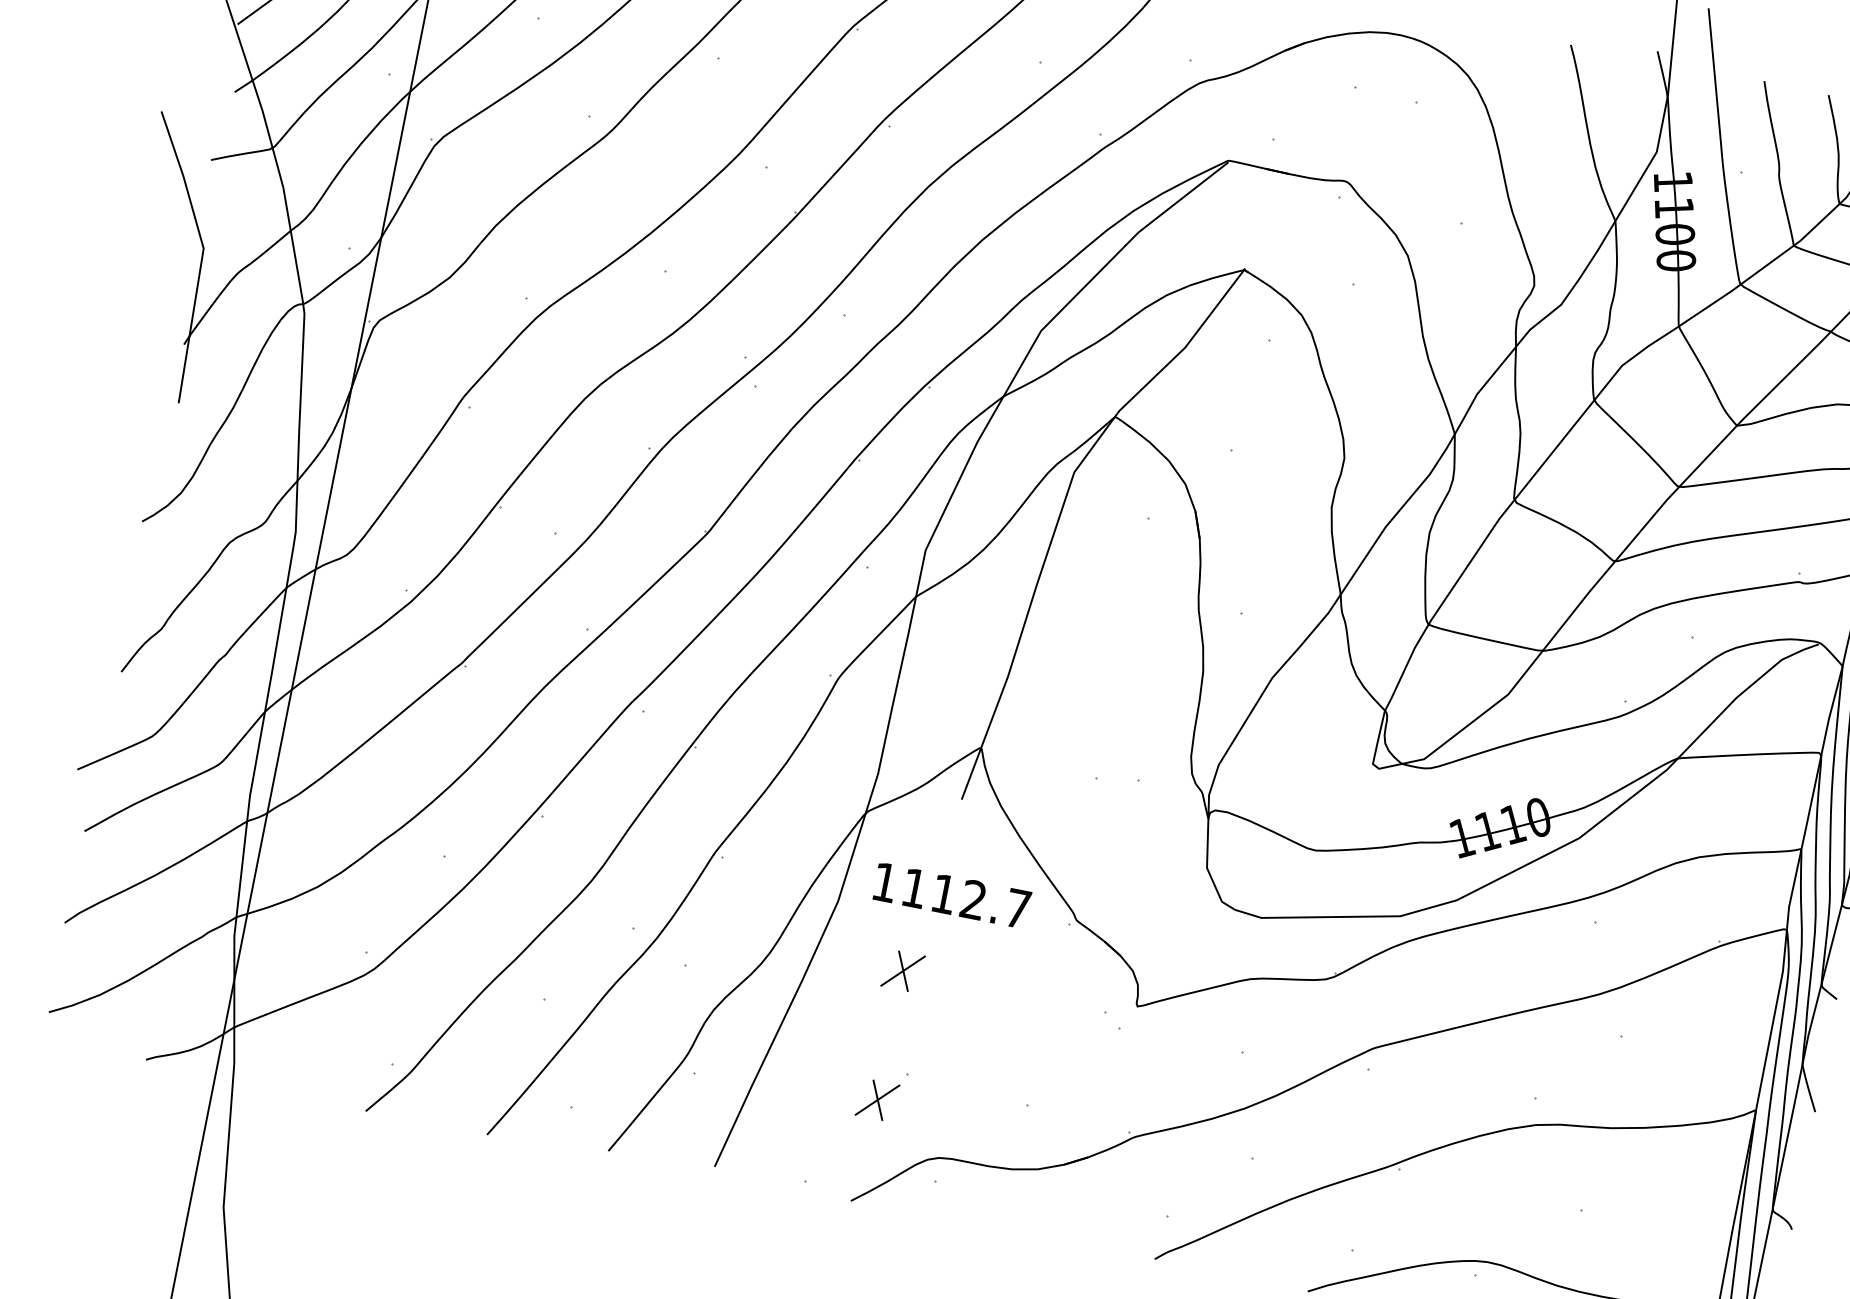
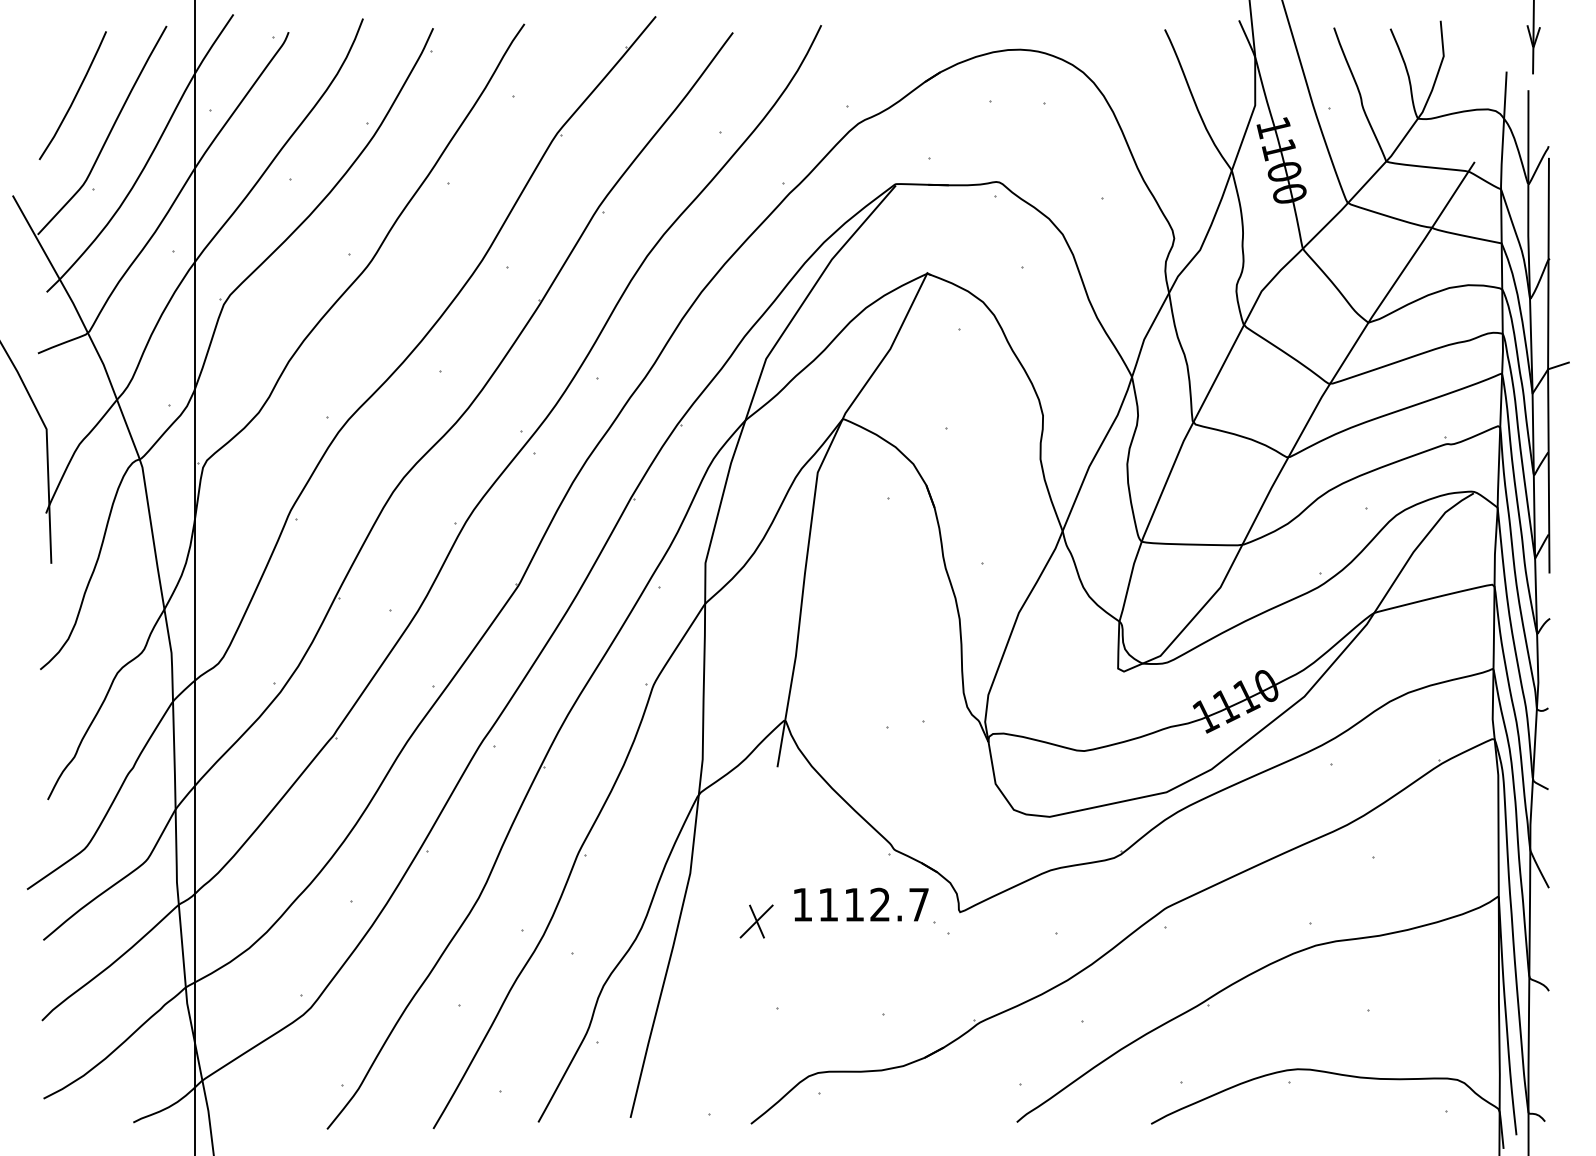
part: (952, 895) -> (861, 904), moved
part: (877, 1100) -> (756, 1034), removed

